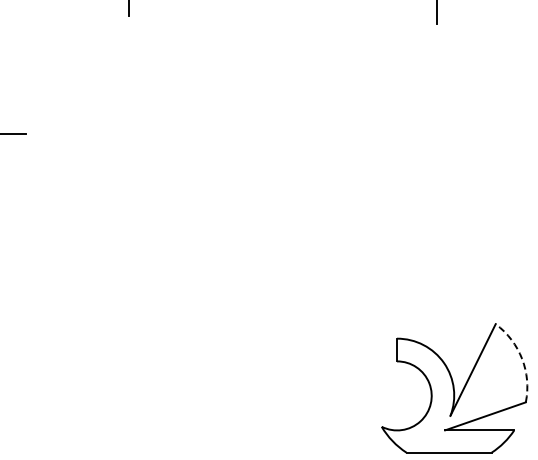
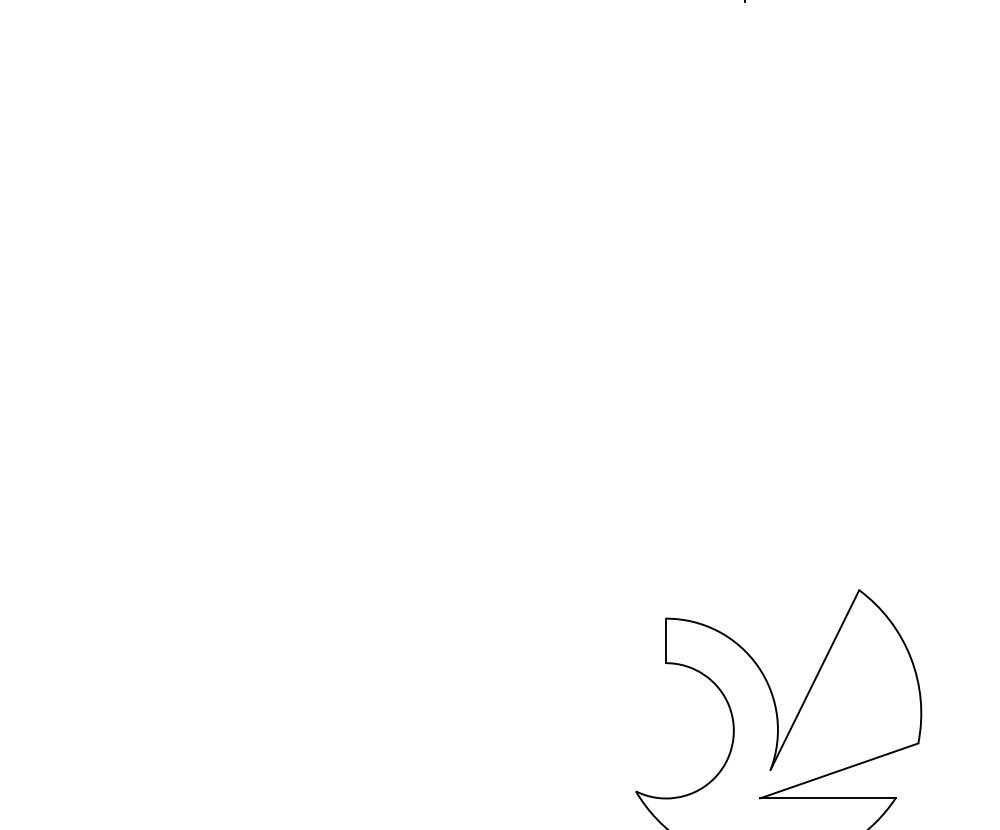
arc: (522, 358) -> (911, 657), dashed -> solid

